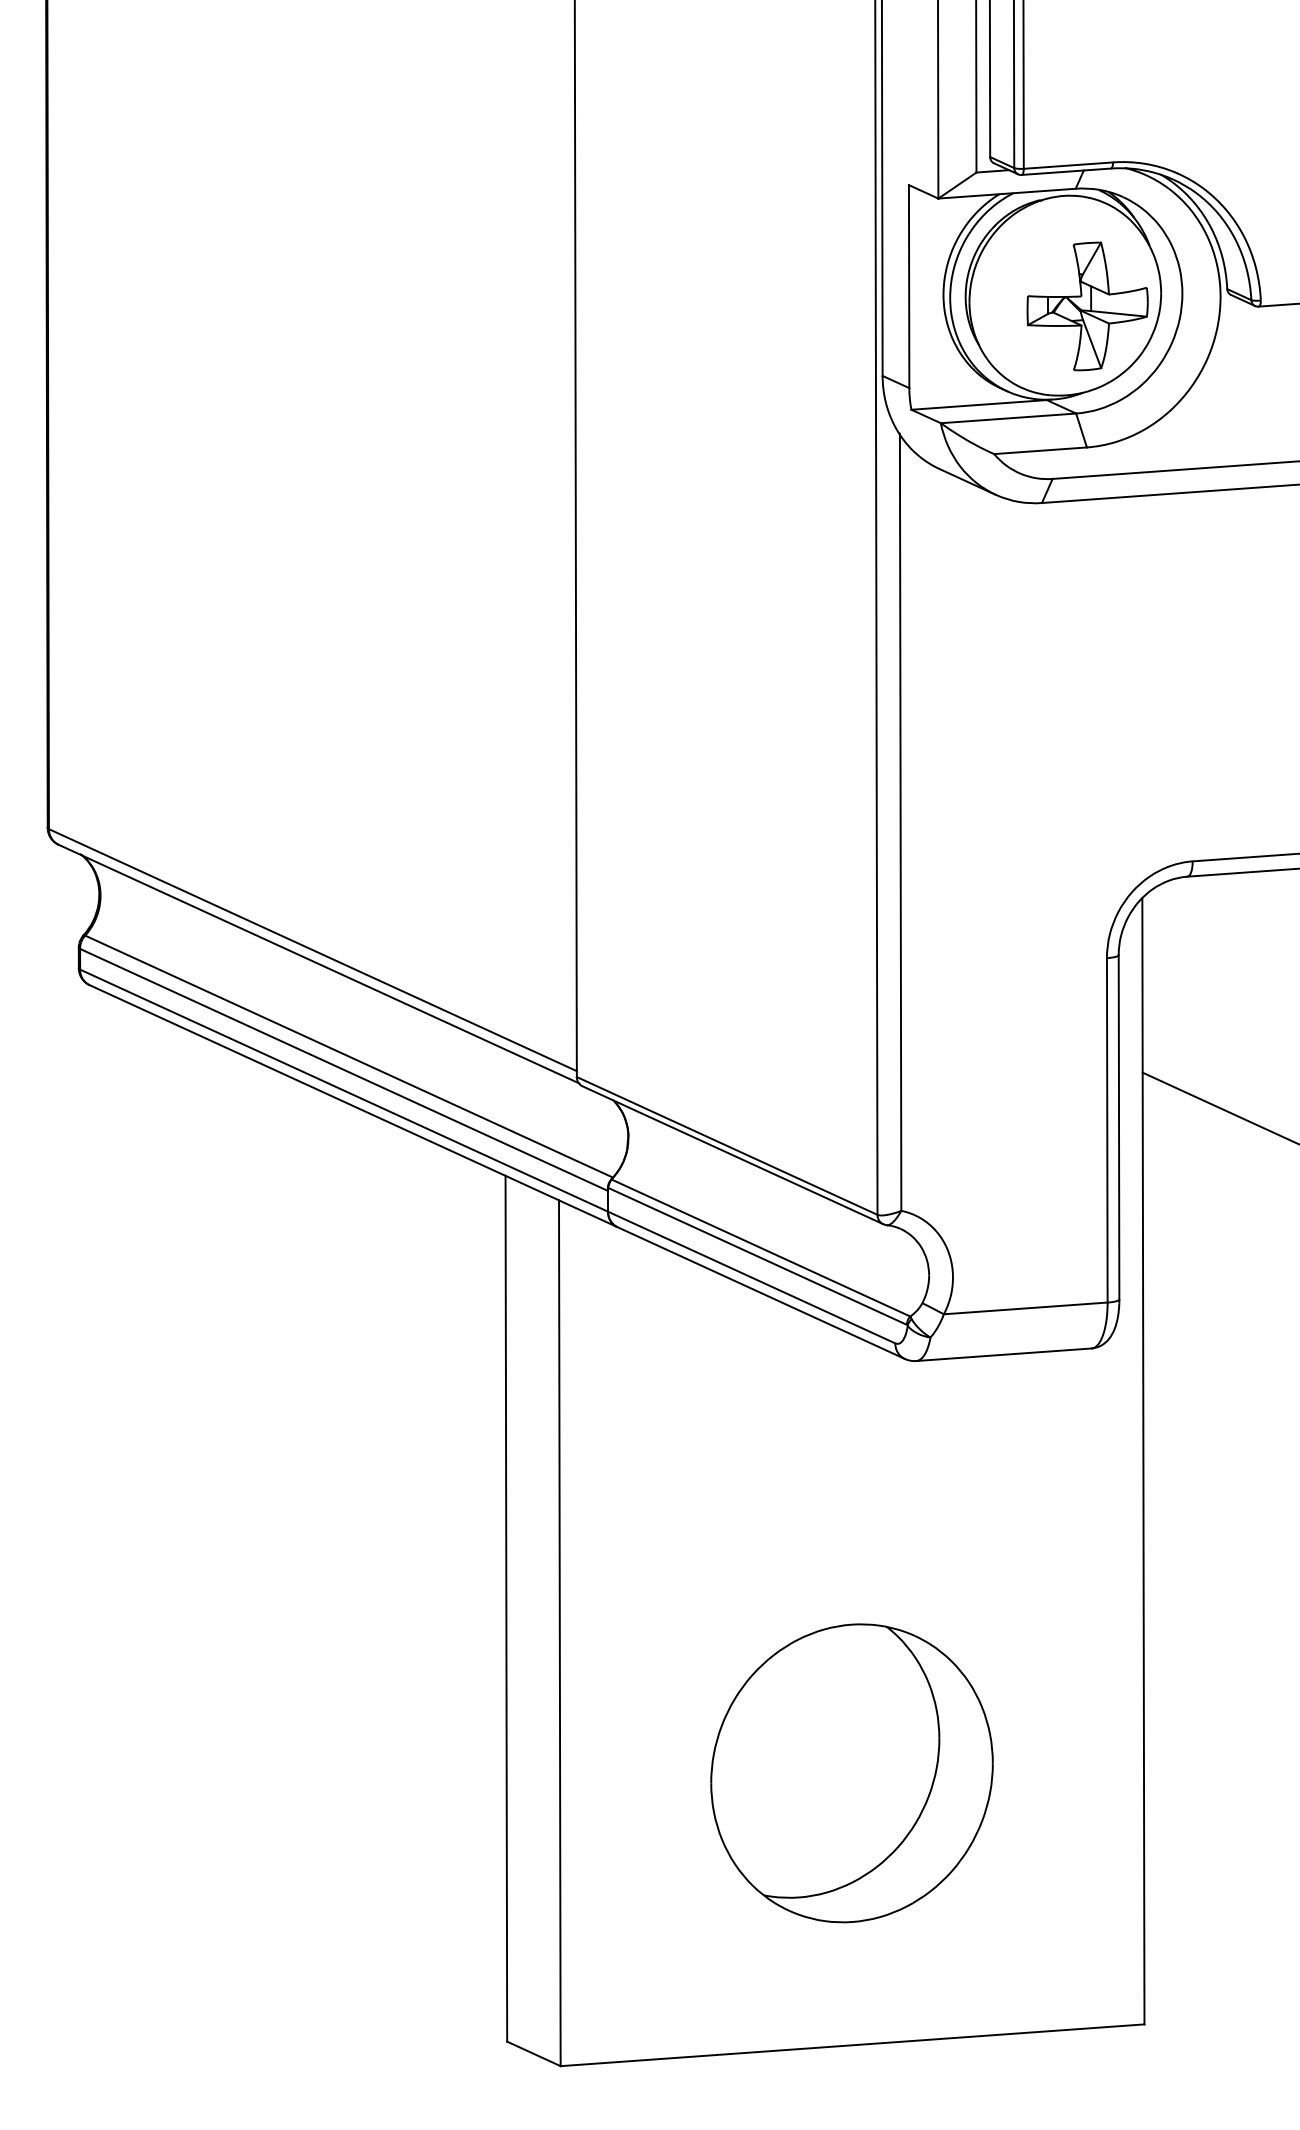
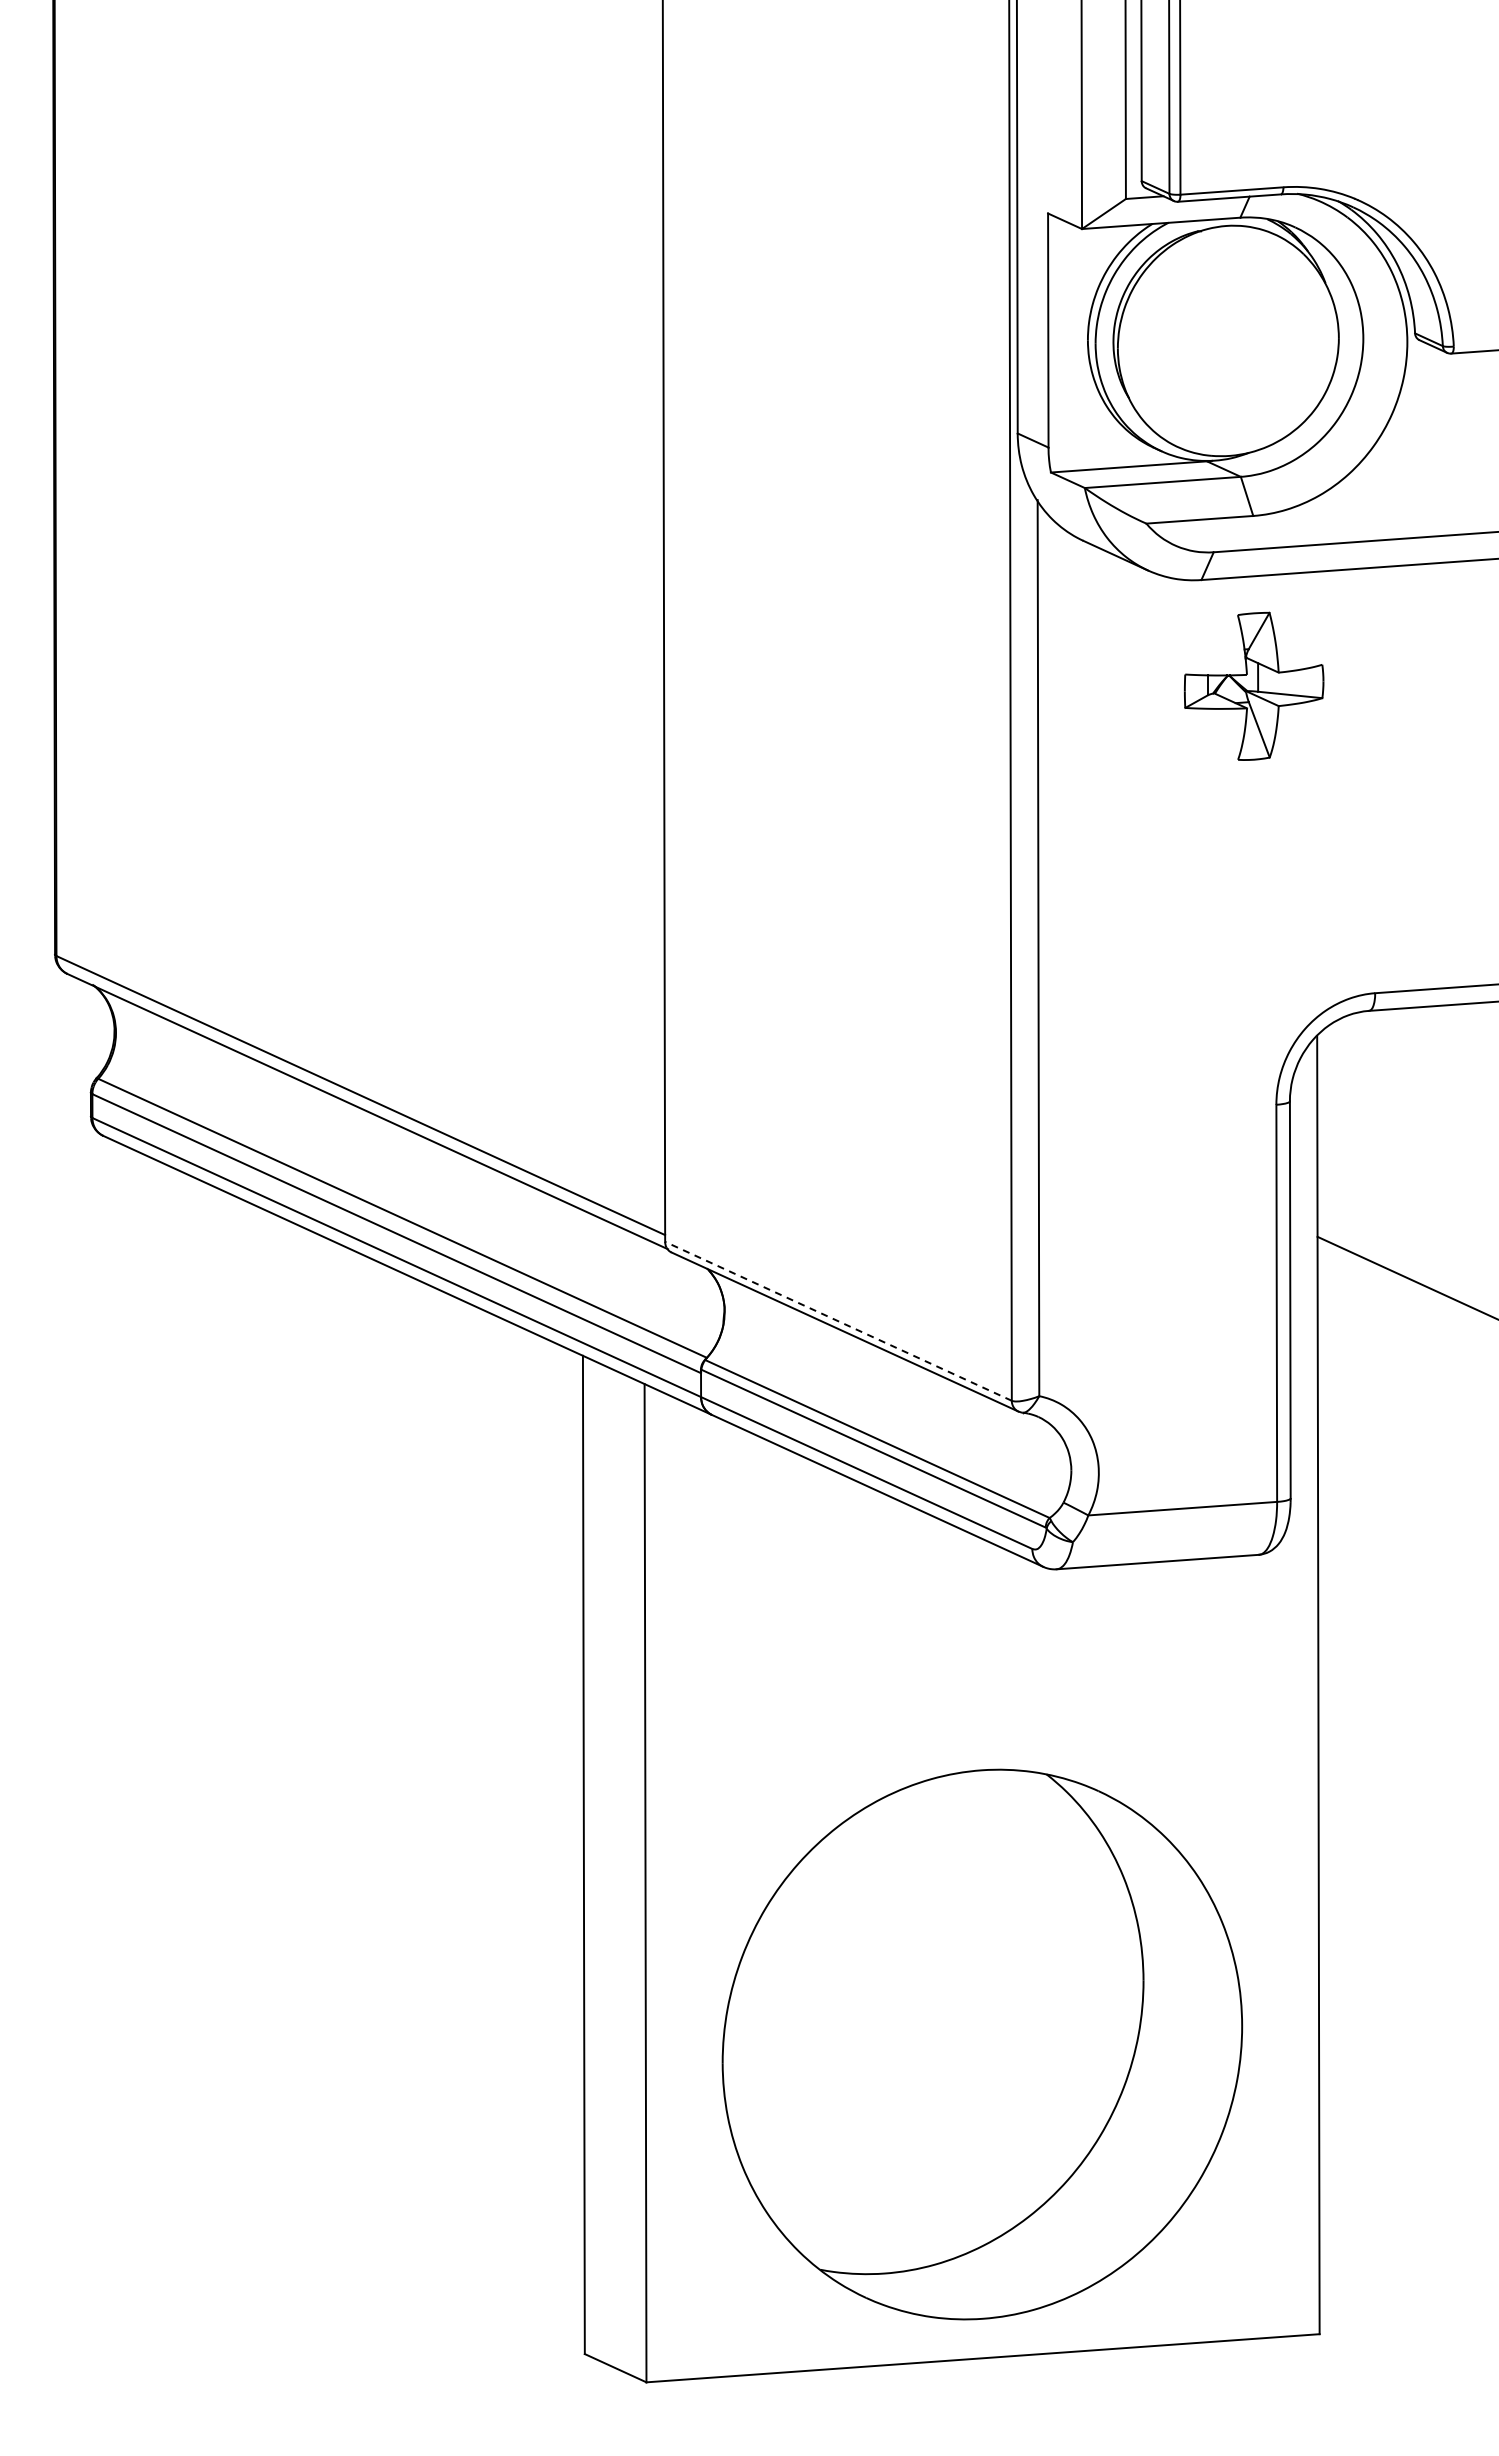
part: (1087, 305) -> (1254, 685), moved
line: (727, 1146) -> (838, 1321), solid -> dashed
part: (852, 1773) -> (982, 2044), size x1.6

